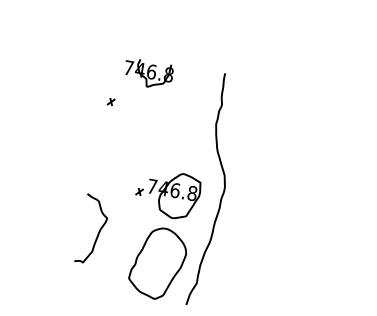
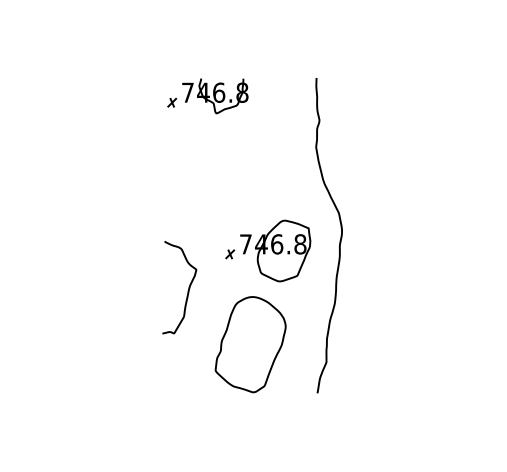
part: (111, 101) -> (172, 102), moved
curve: (98, 232) -> (187, 290), moved
part: (157, 263) -> (250, 344), moved

